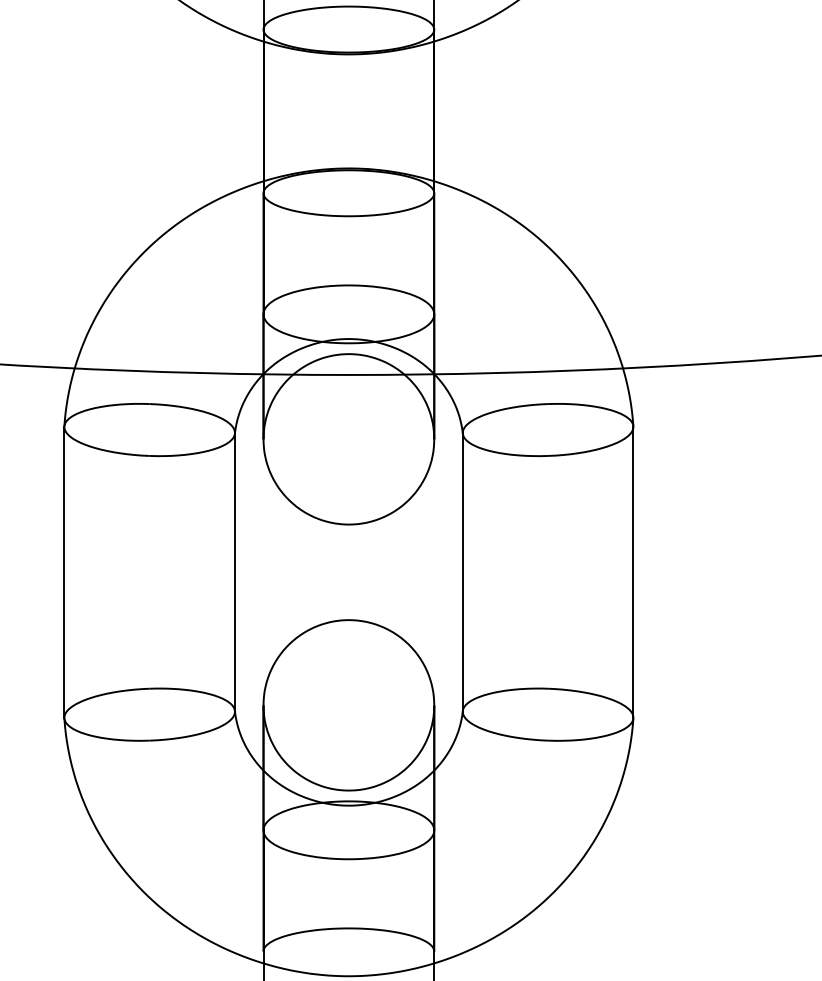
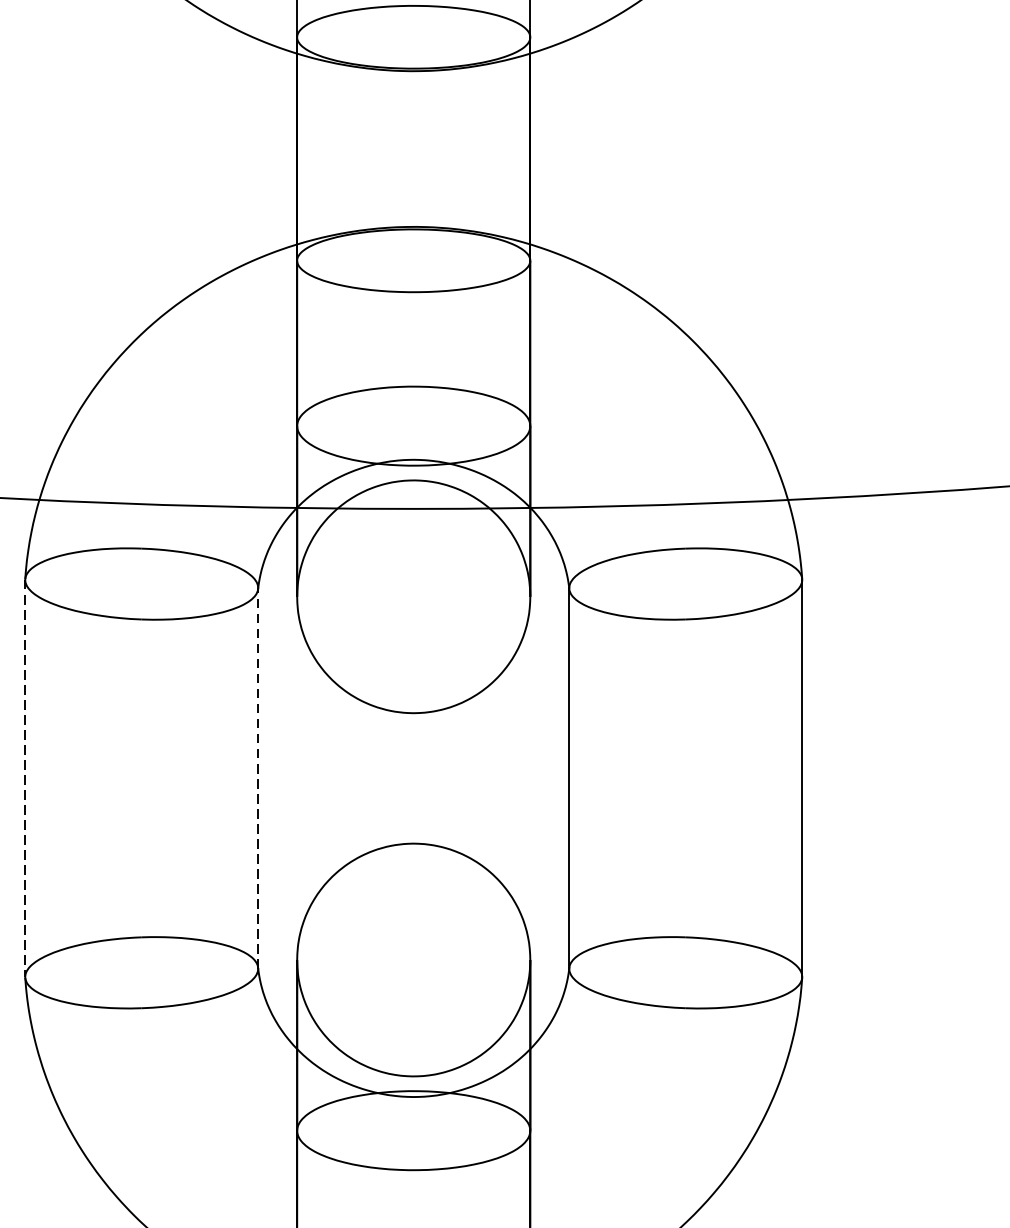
line: (234, 571) -> (257, 777), solid -> dashed
line: (64, 572) -> (25, 778), solid -> dashed

